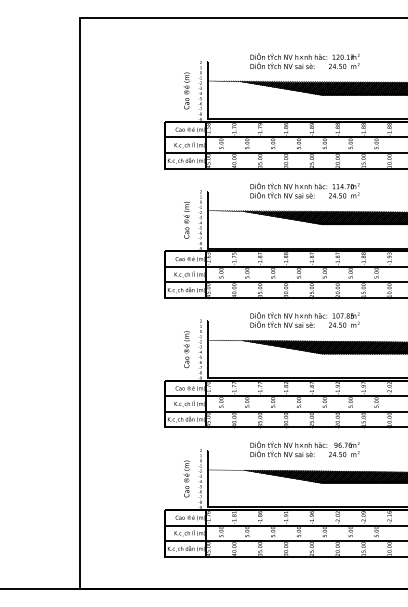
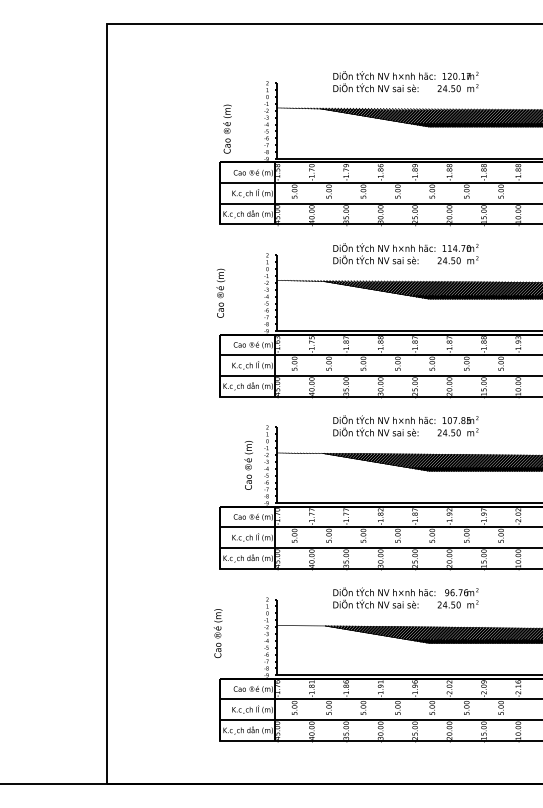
text: (186, 90) -> (226, 128), moved
text: (186, 220) -> (220, 293), moved
text: (186, 478) -> (217, 632), moved

